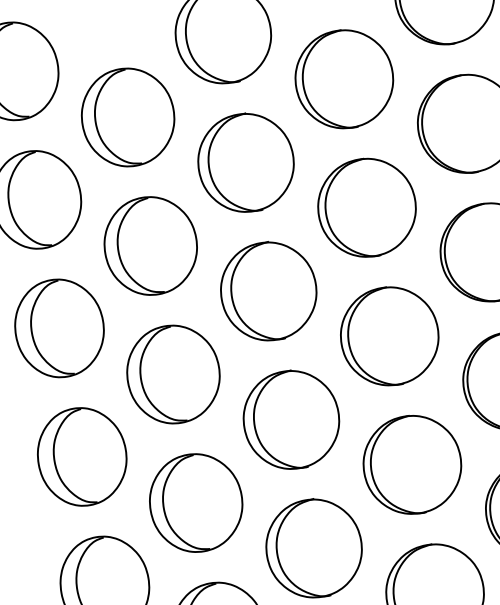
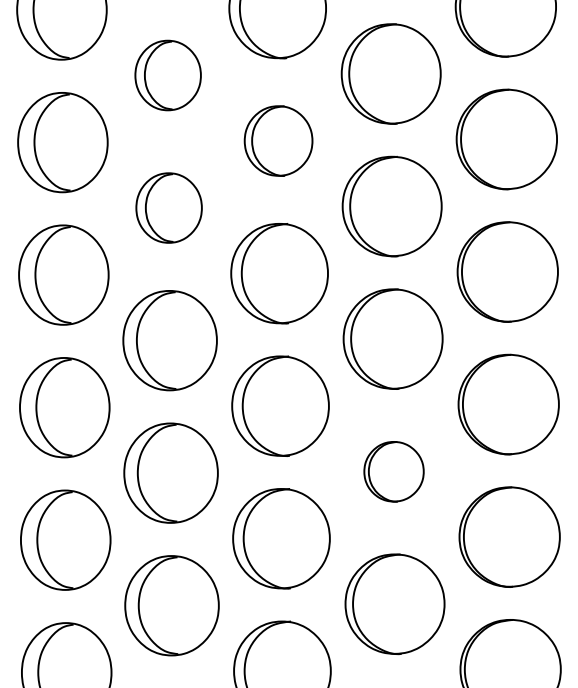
part: (127, 117) -> (167, 75), size x0.7
part: (245, 162) -> (278, 140), size x0.7
part: (150, 245) -> (168, 207), size x0.7
part: (411, 464) -> (393, 471), size x0.6

